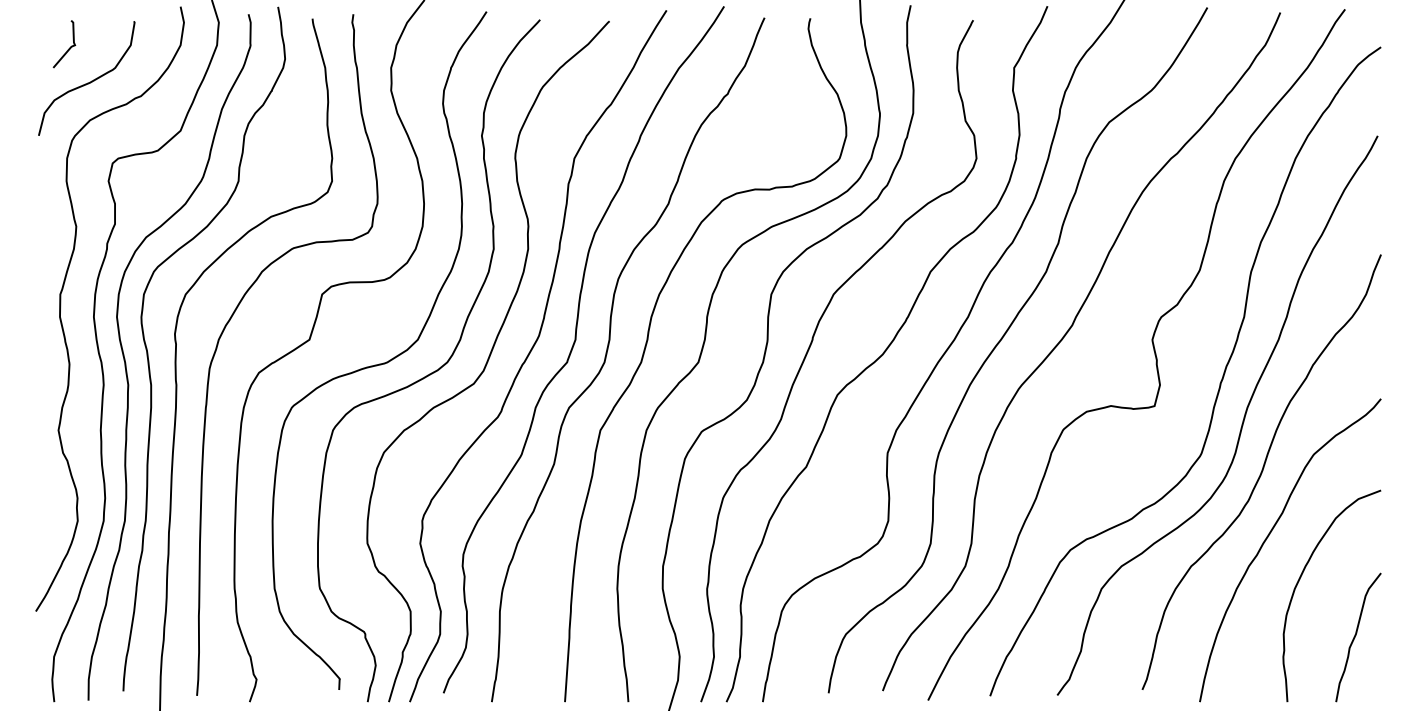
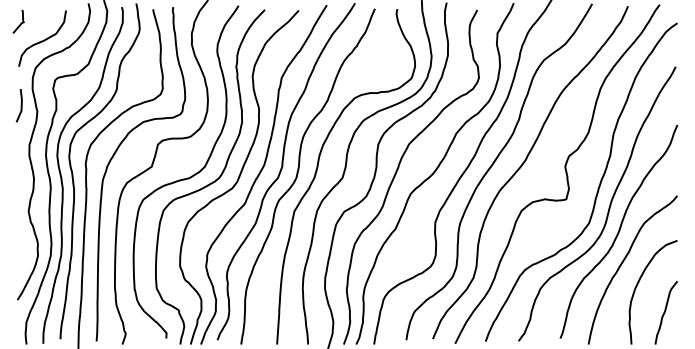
curve: (68, 47) -> (20, 23), moved
line: (41, 214) -> (20, 105), added

